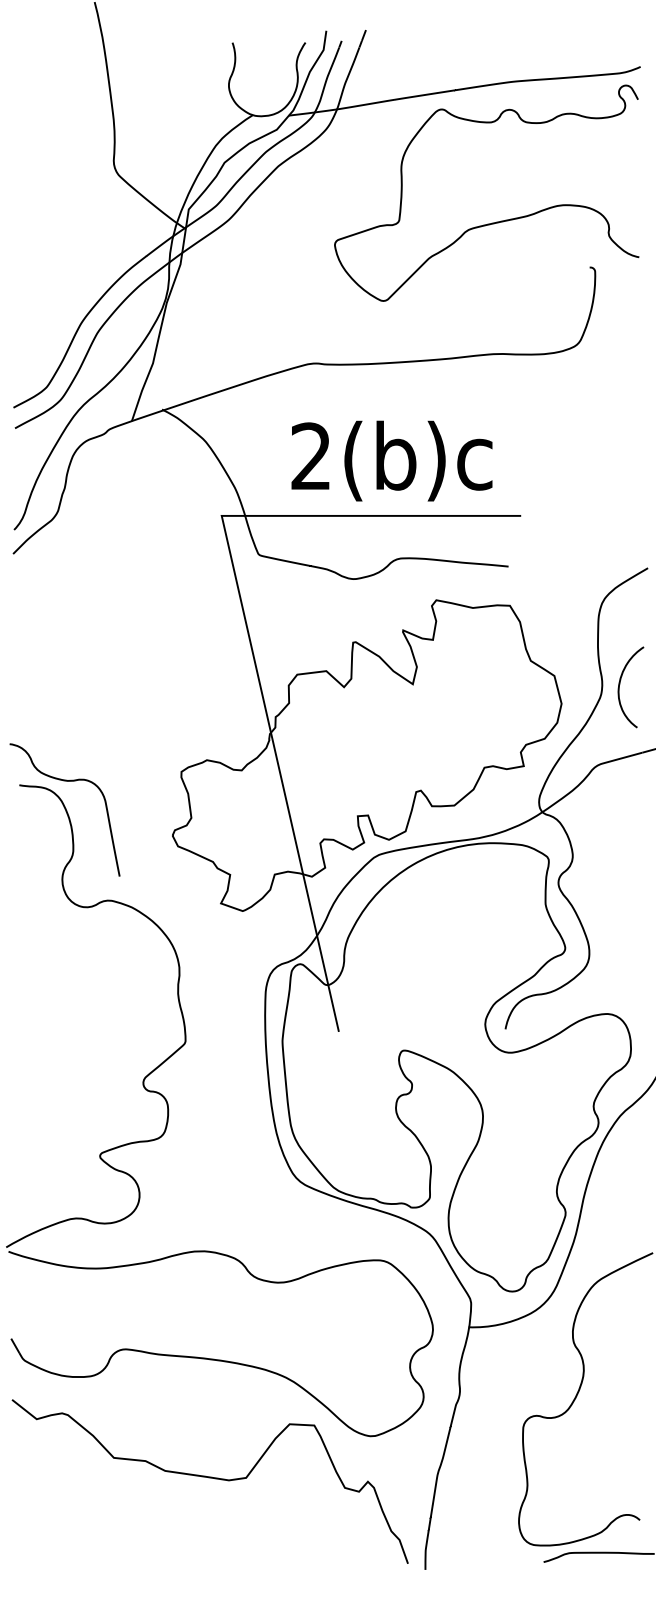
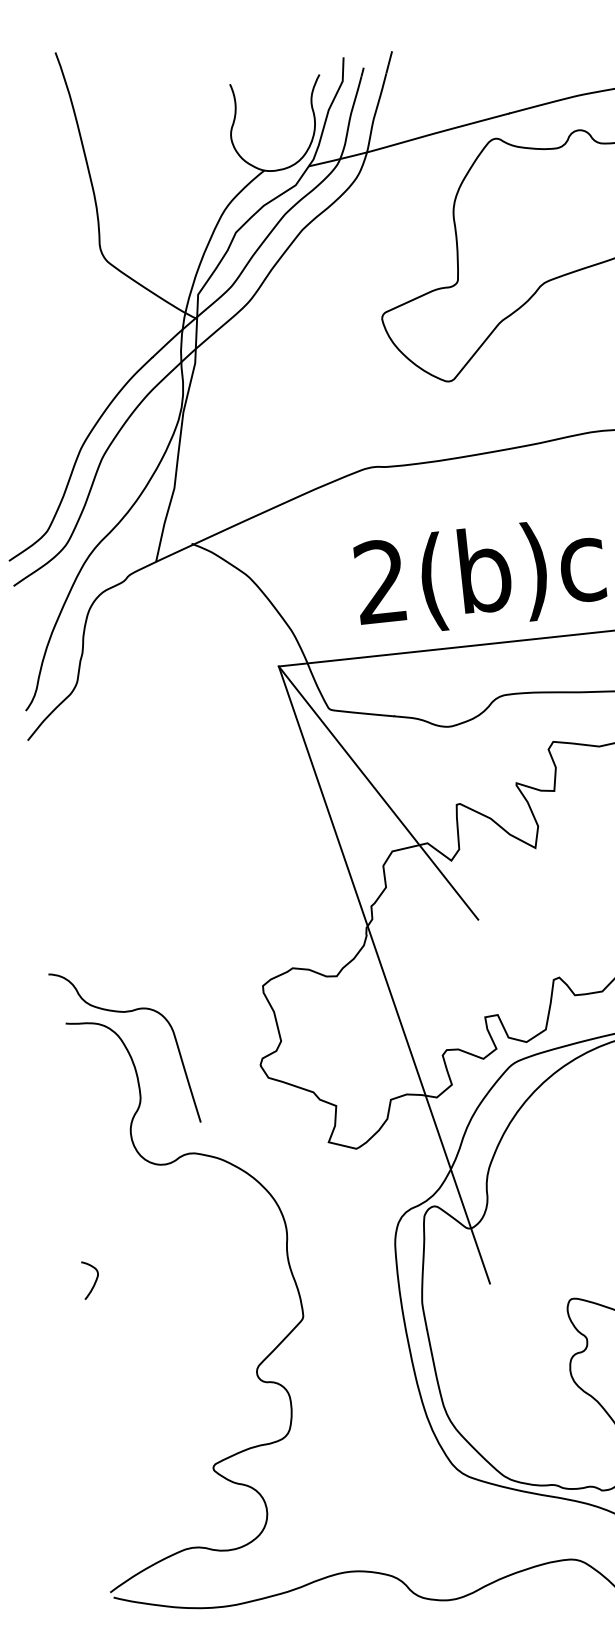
line: (290, 626) -> (377, 793), added
curve: (20, 995) -> (94, 1281), added

